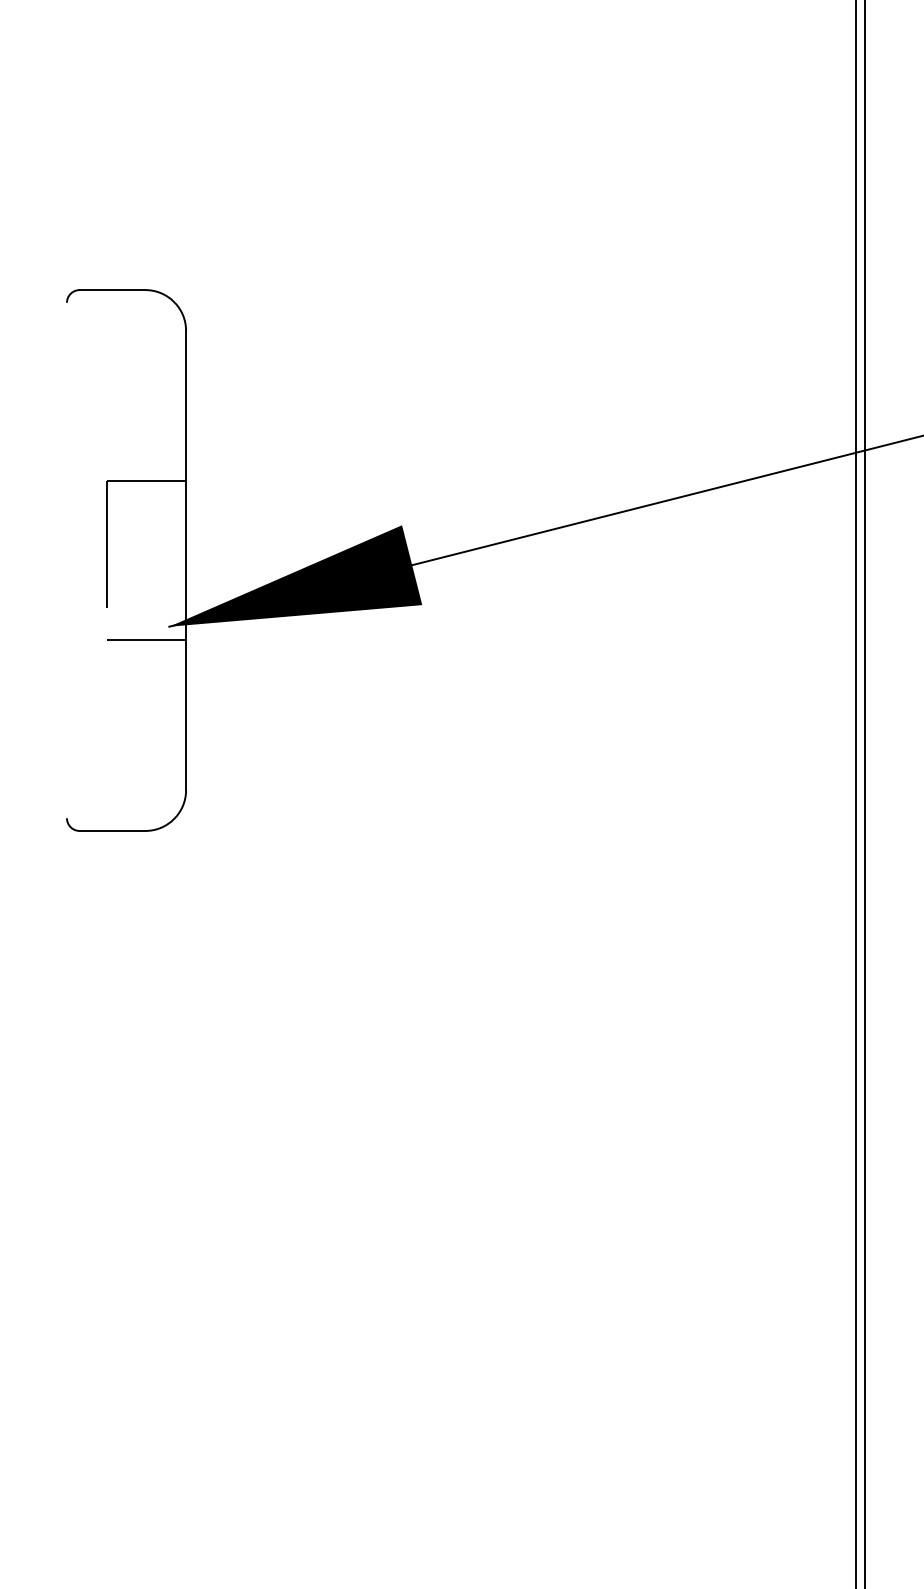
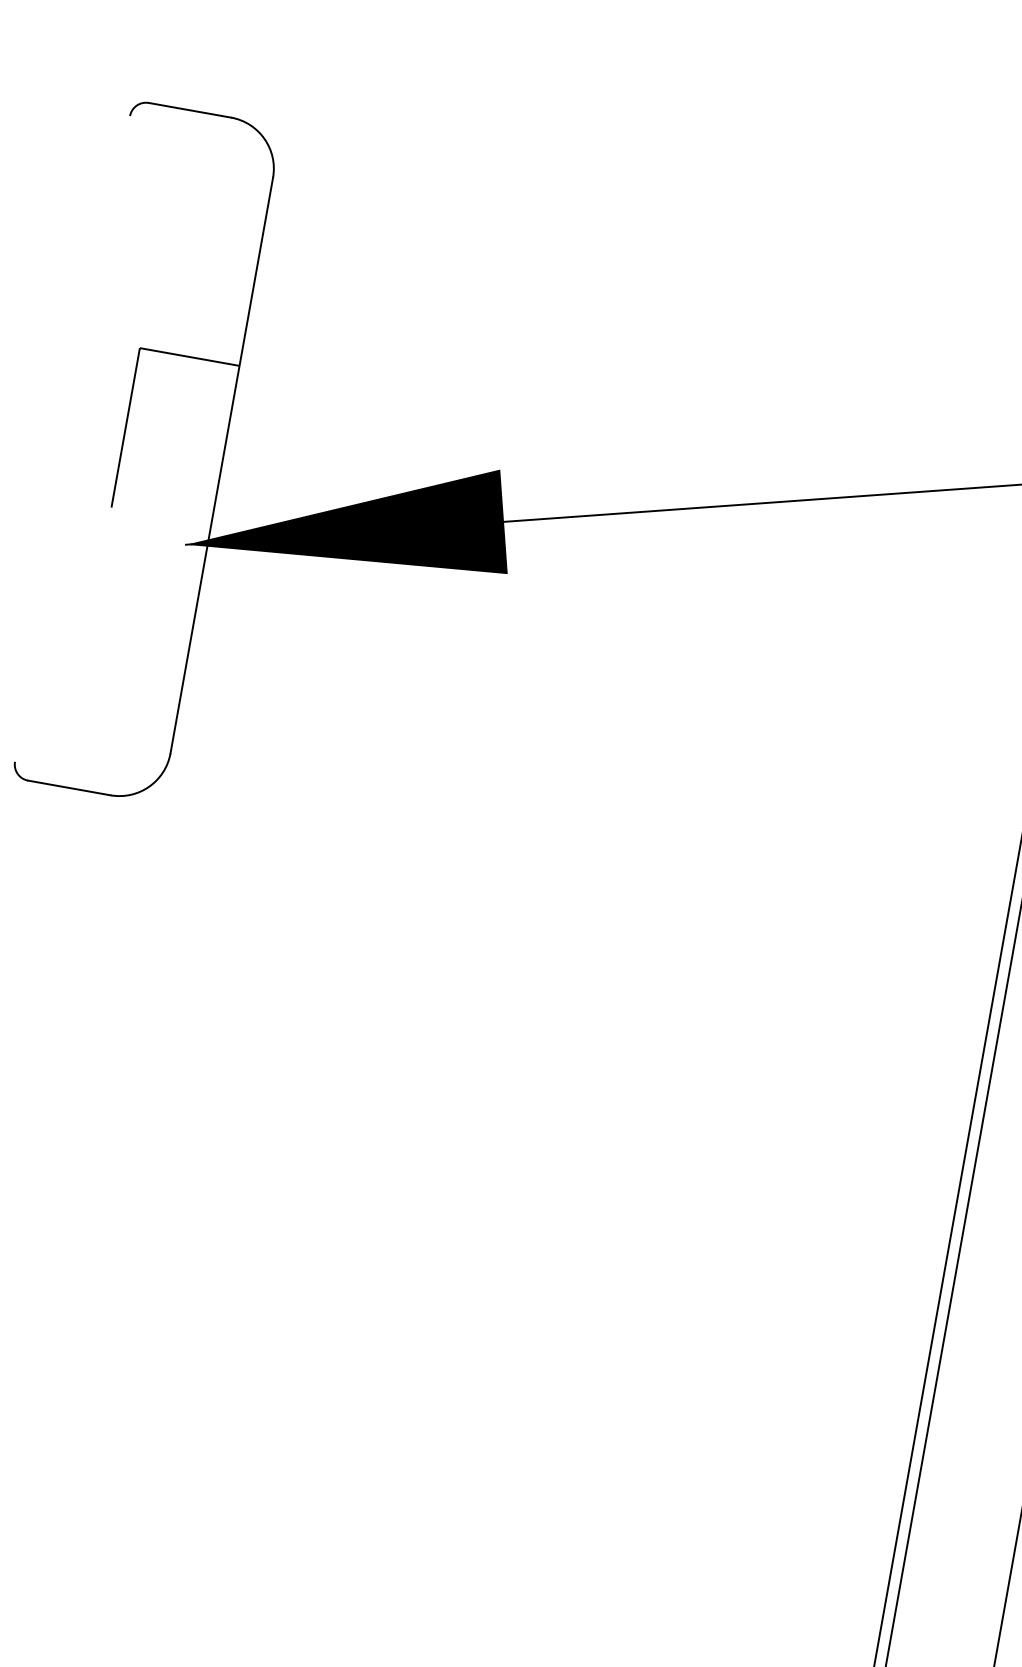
line: (146, 640) -> (154, 556), removed

